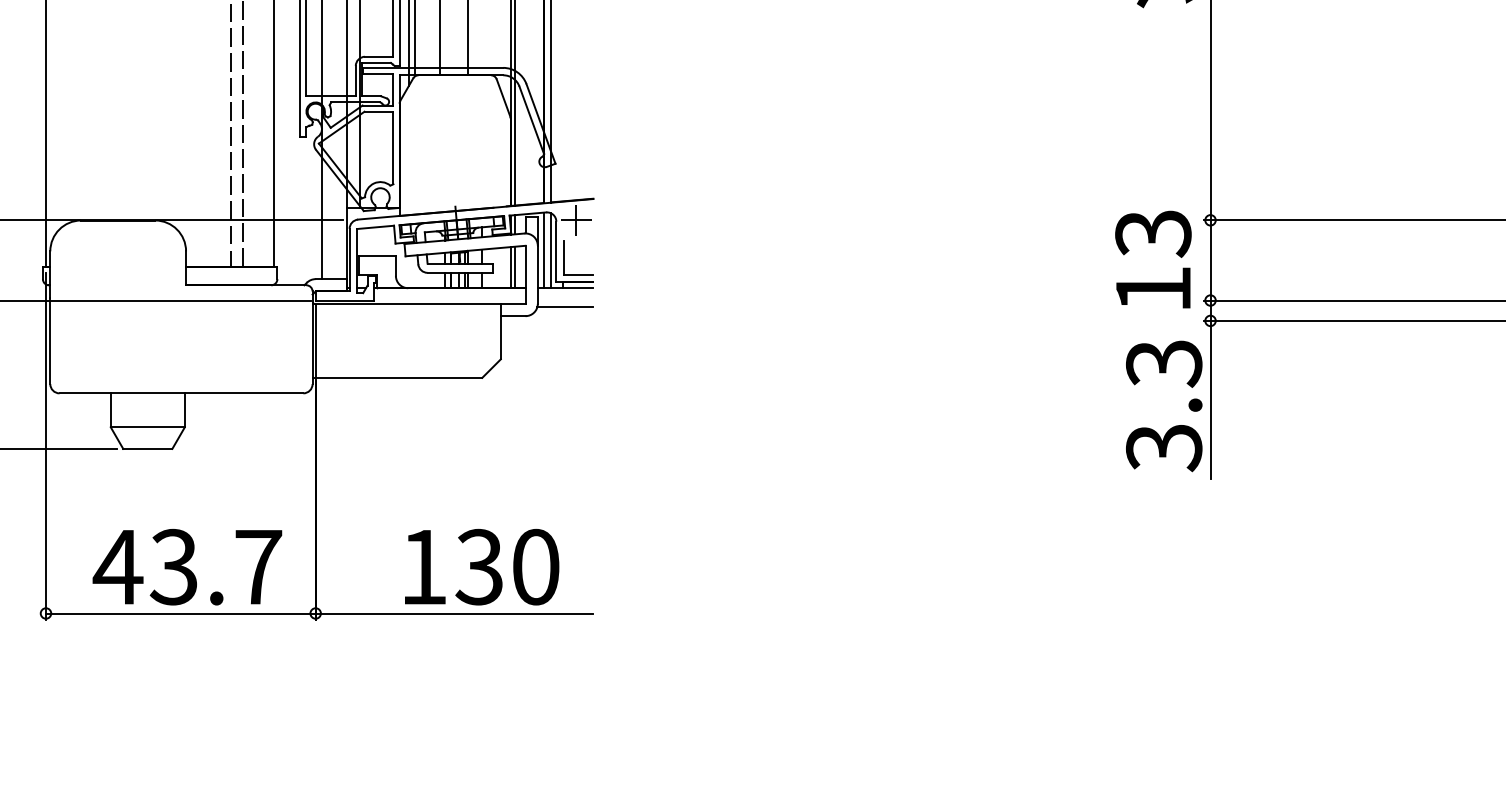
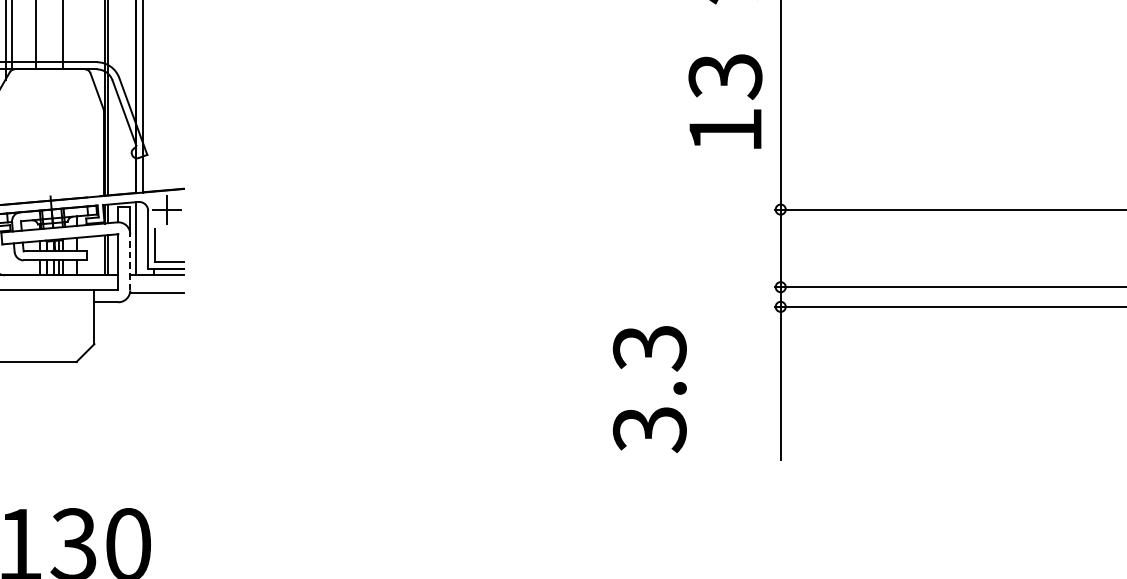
line: (551, 250) -> (143, 238), removed
text: (1153, 259) -> (725, 101), moved
line: (537, 274) -> (129, 261), solid -> dashed
text: (1164, 406) -> (650, 389), moved

